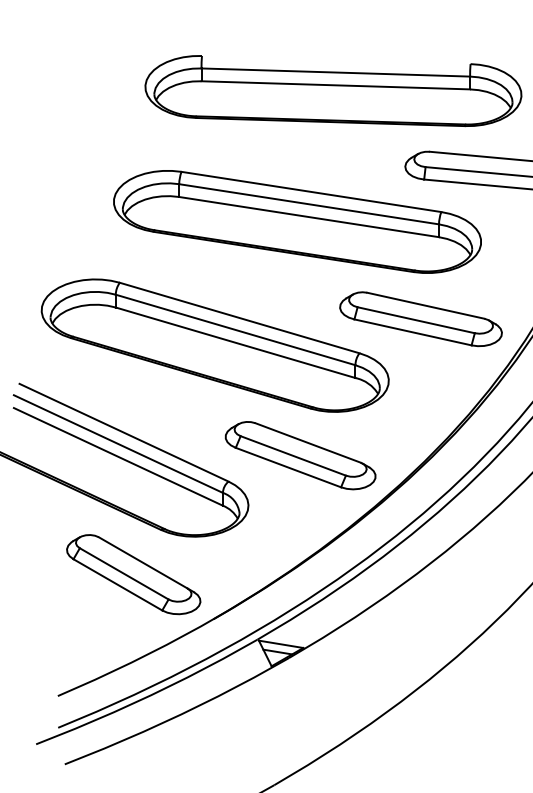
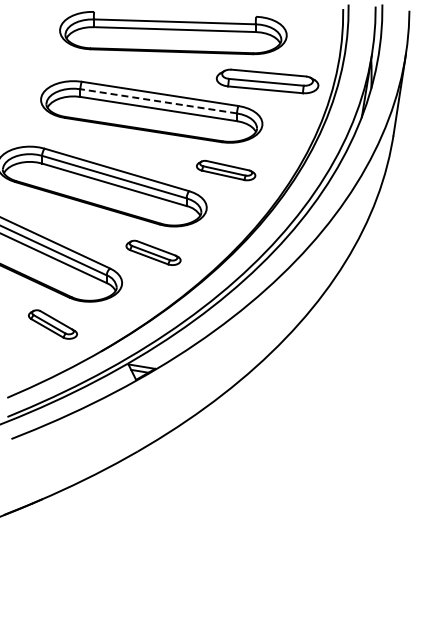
line: (308, 204) -> (158, 101), solid -> dashed
part: (419, 318) -> (225, 170), size x0.6
part: (300, 454) -> (153, 252), size x0.6
part: (132, 574) -> (52, 324), size x0.6

